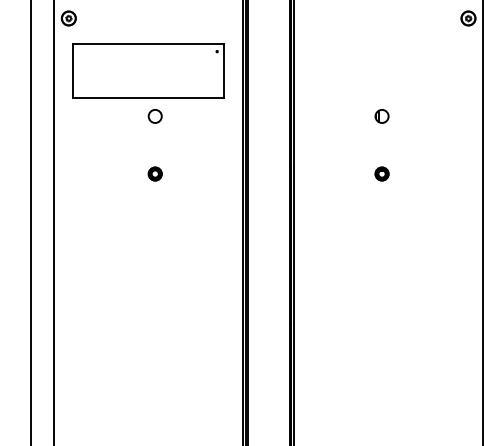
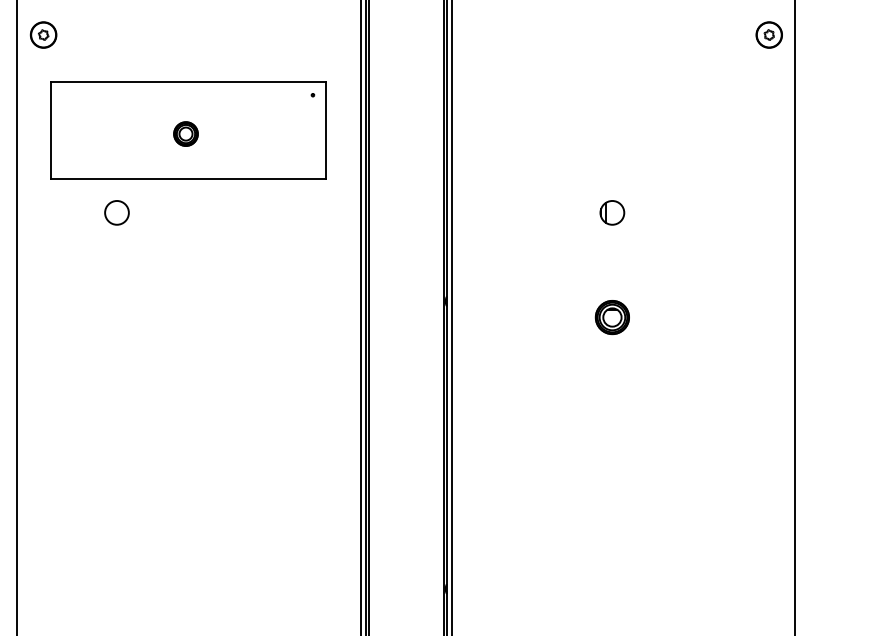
circle: (154, 116) -> (115, 212), moved
part: (154, 173) -> (184, 133), moved
part: (381, 173) -> (611, 316), size x1.4

